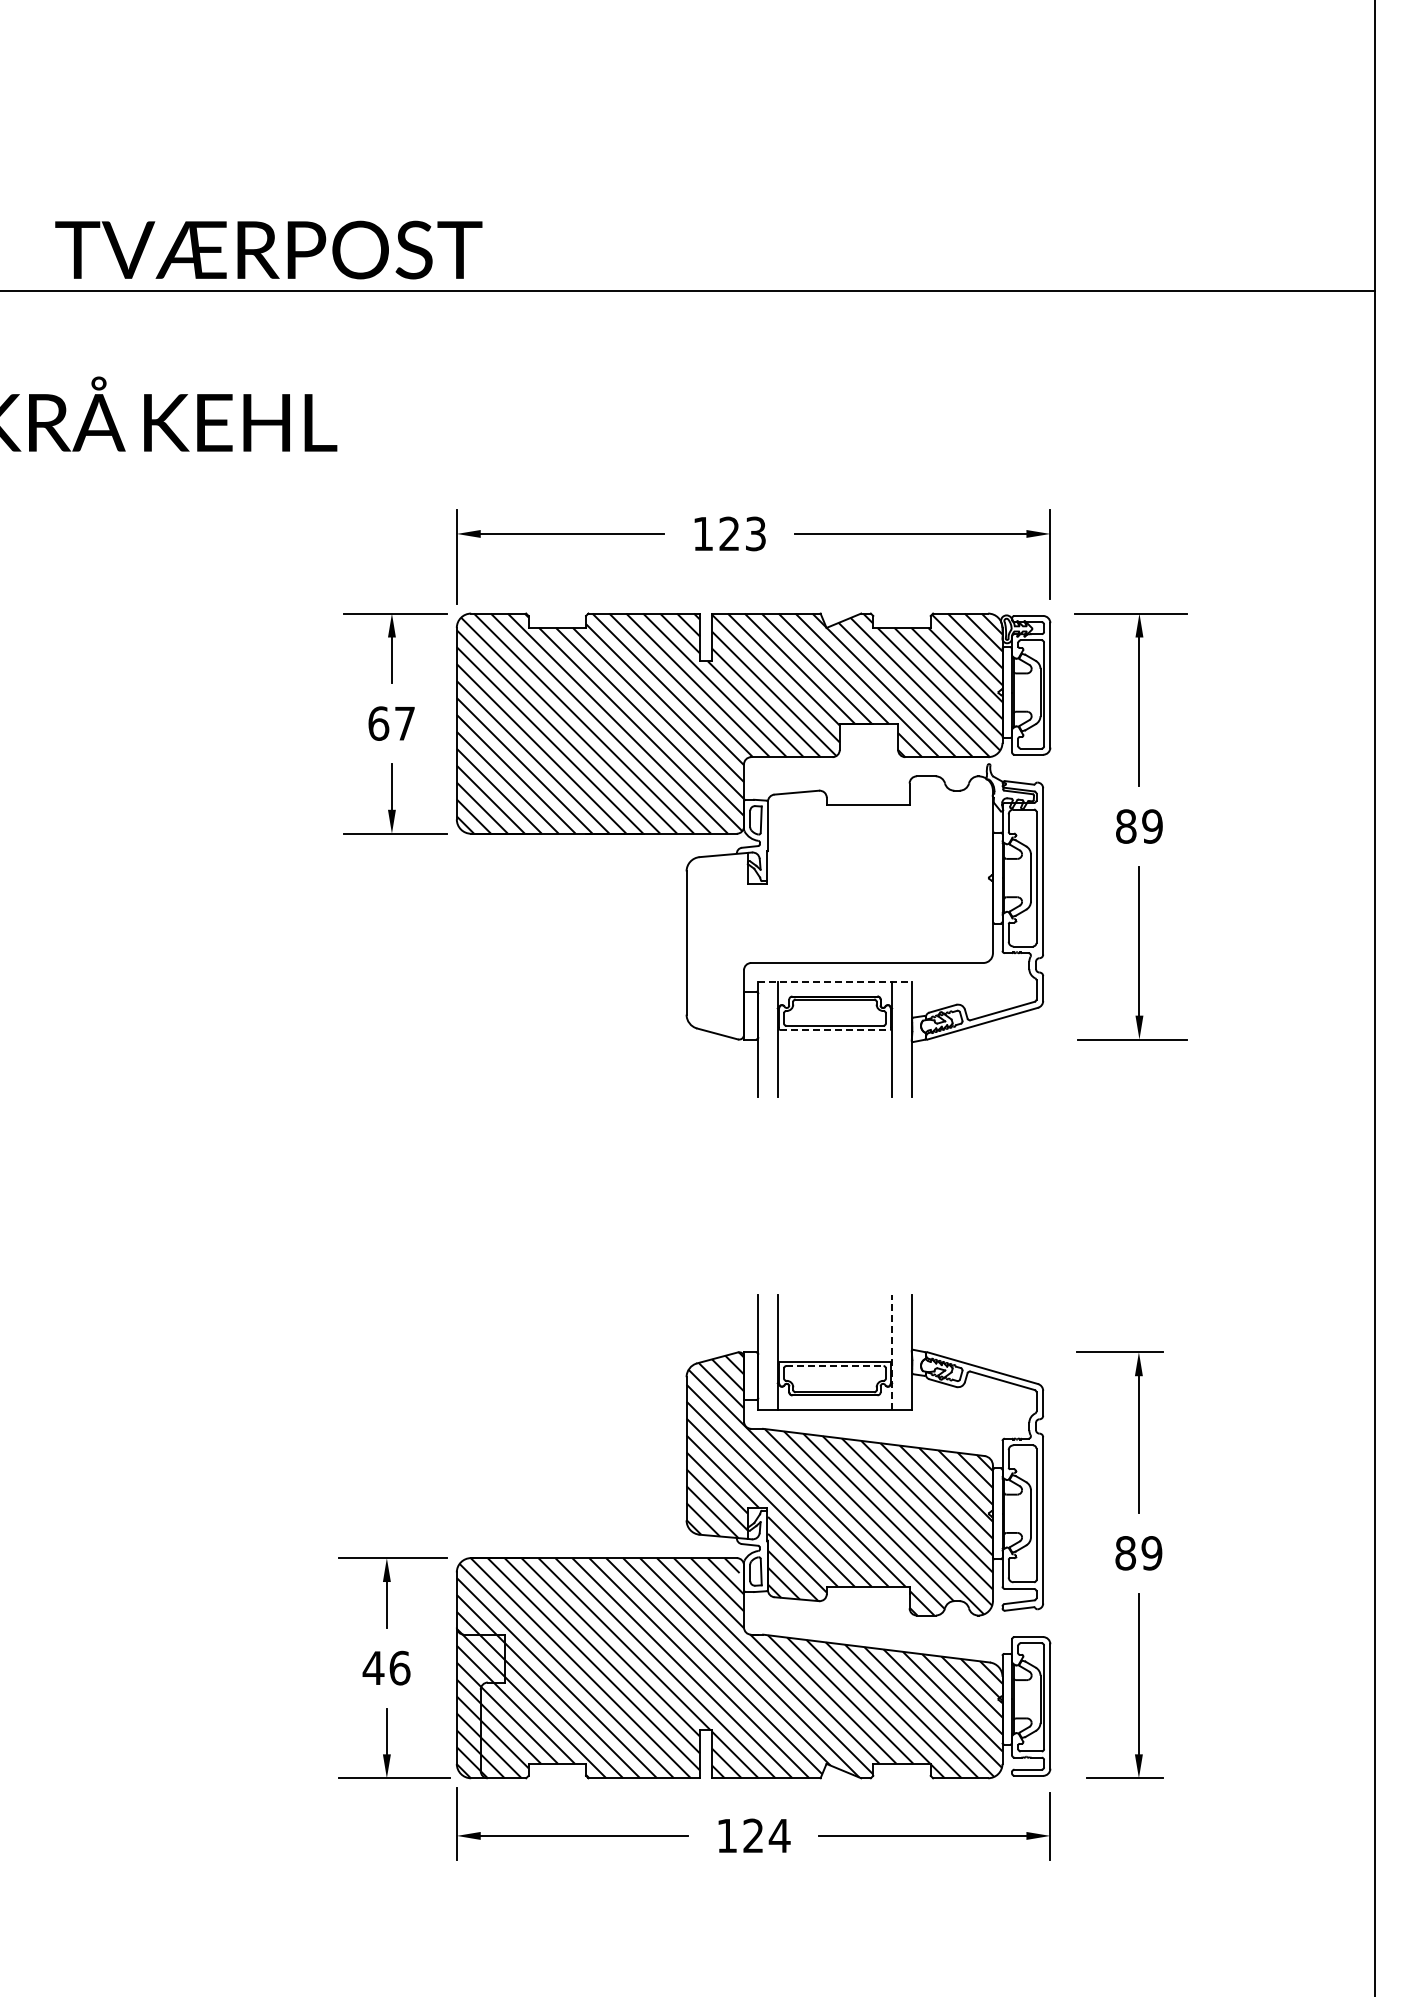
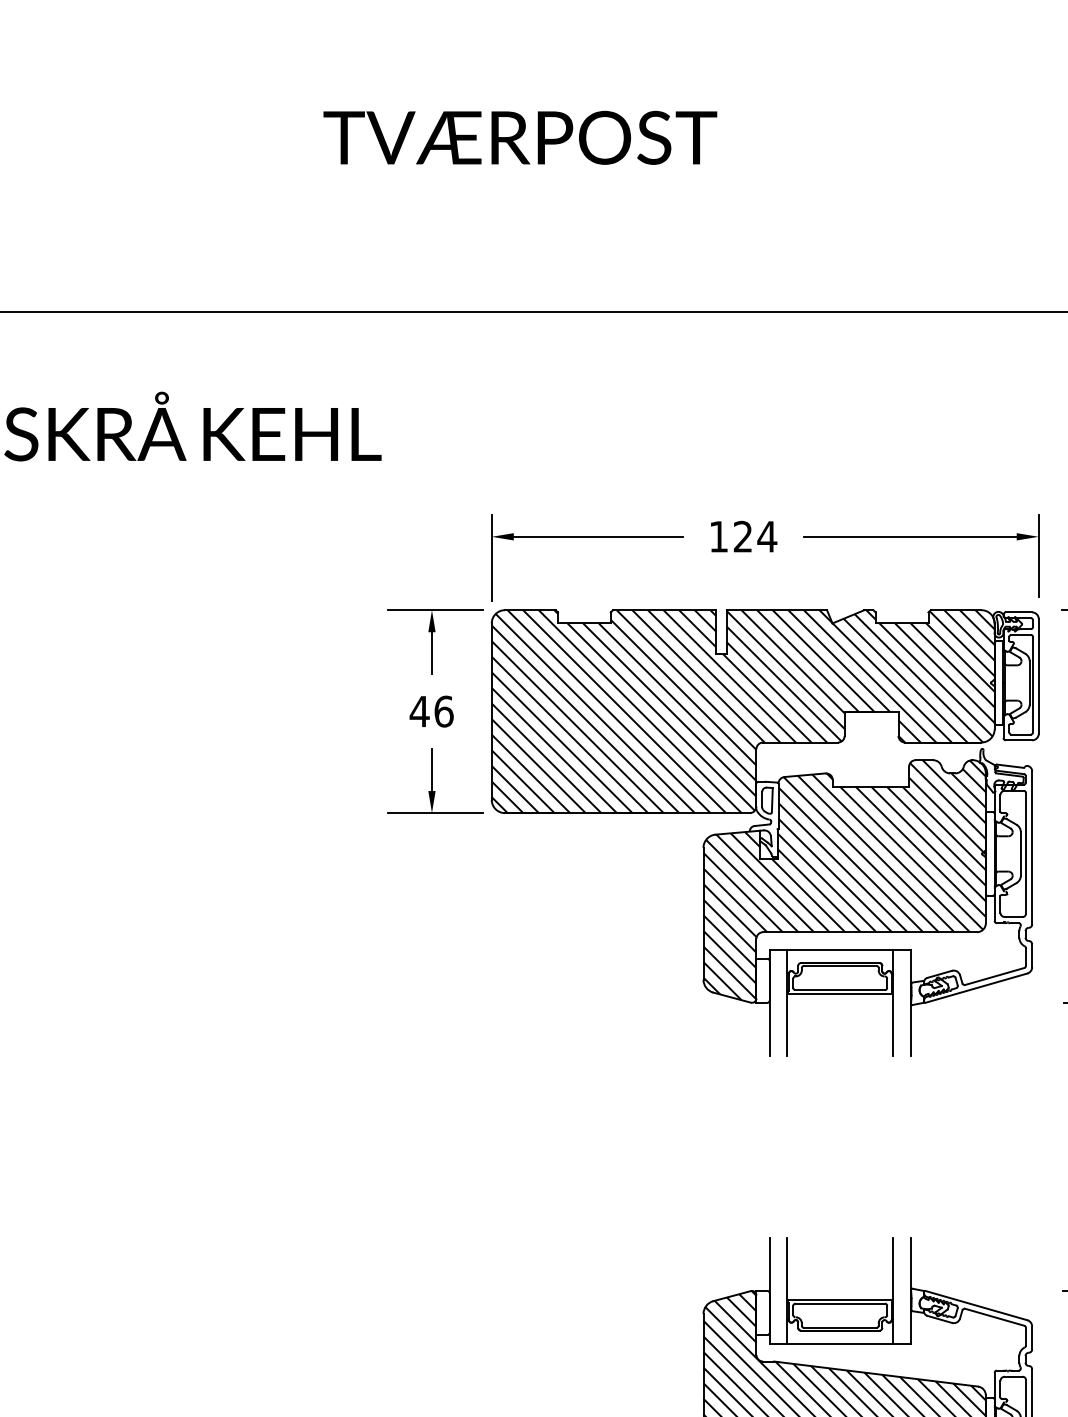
text: (268, 249) -> (520, 137), moved
text: (755, 533) -> (767, 536), 123 -> 124
text: (391, 723) -> (431, 711), 67 -> 46
hatch: (839, 906) -> (844, 880), added
line: (834, 982) -> (839, 950), dashed -> solid
line: (835, 1030) -> (840, 994), dashed -> solid
line: (892, 1351) -> (893, 1290), dashed -> solid
line: (834, 1366) -> (839, 1304), dashed -> solid

